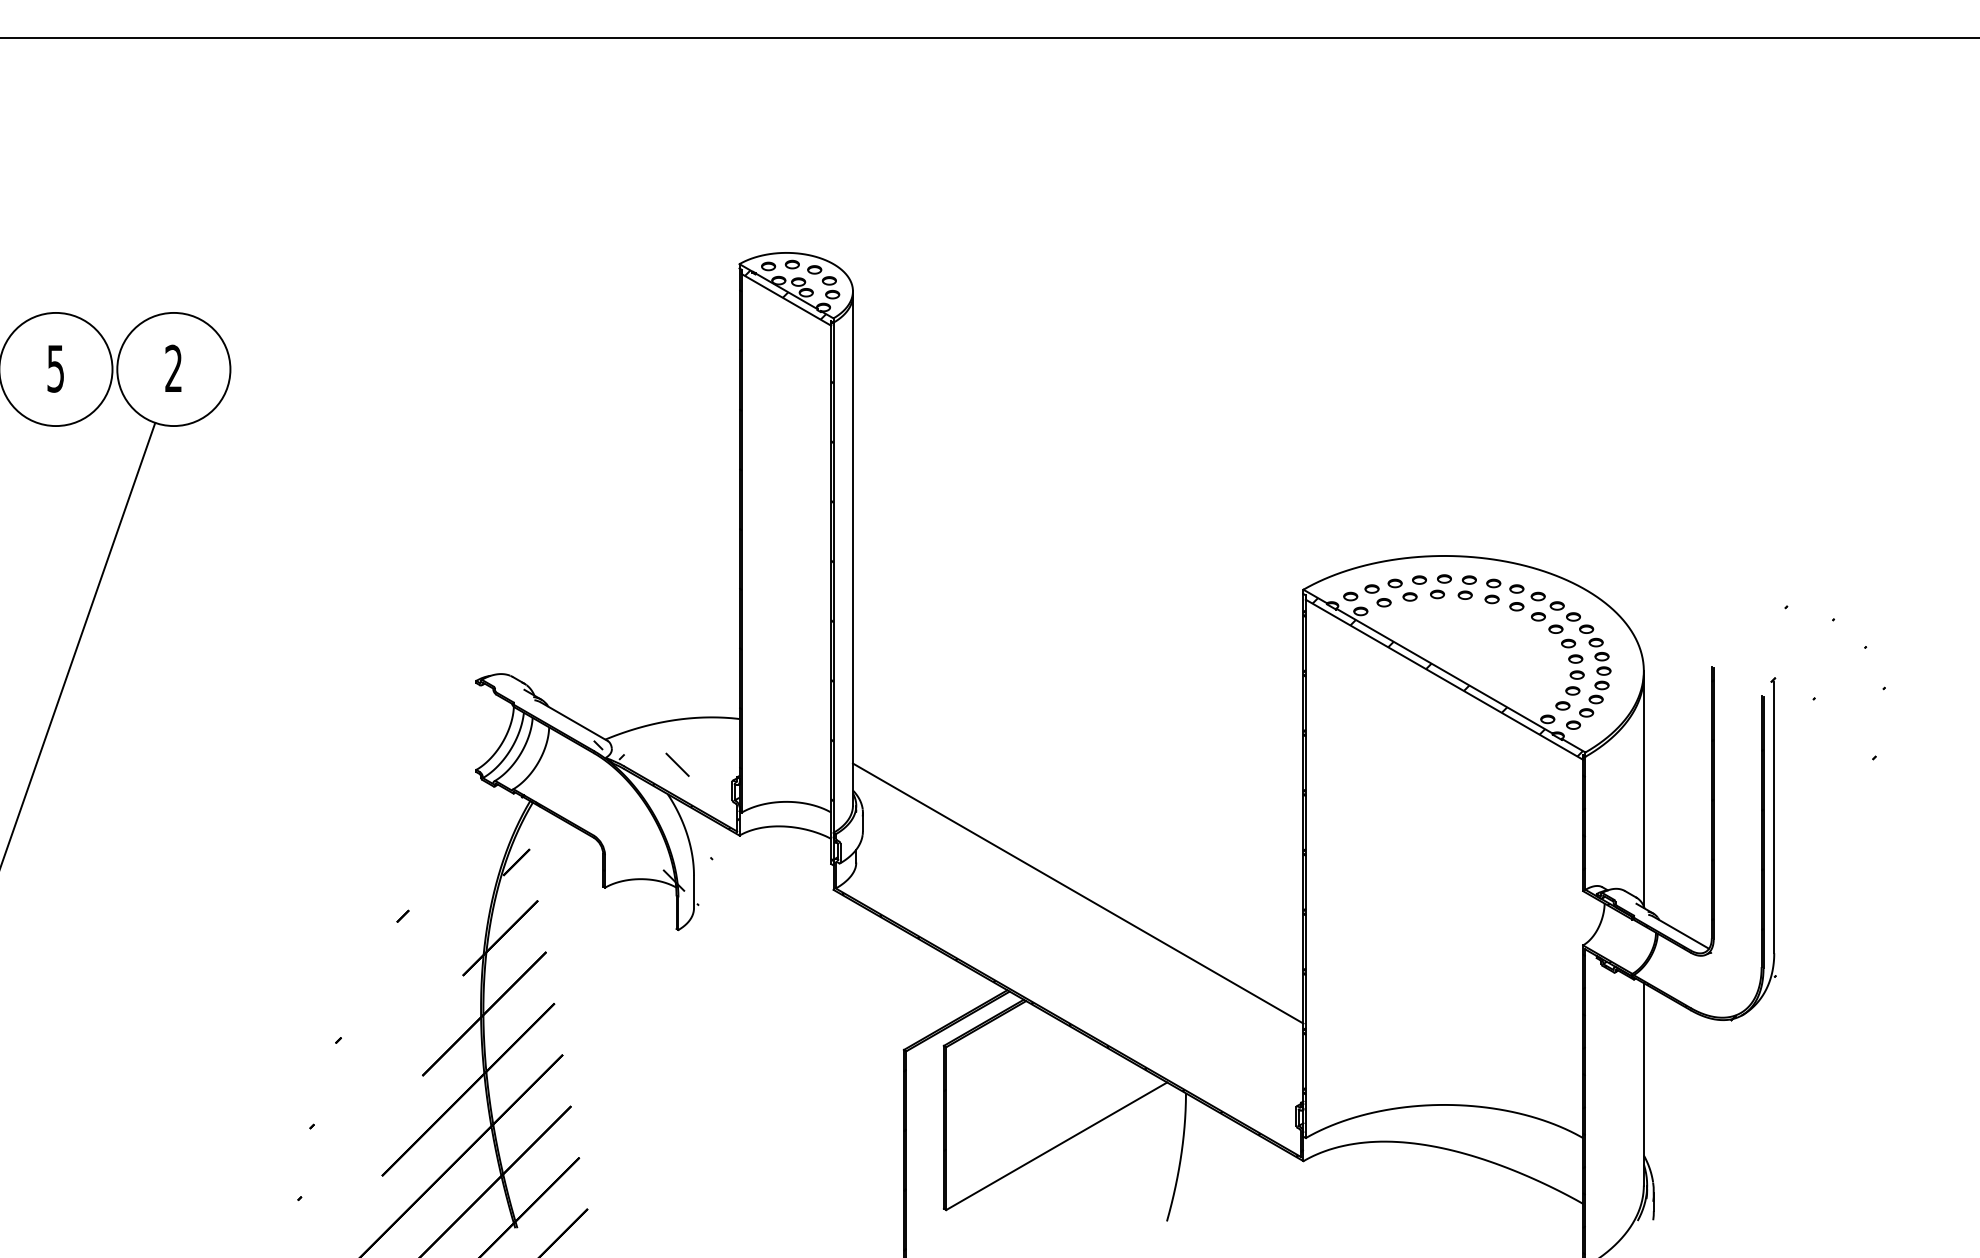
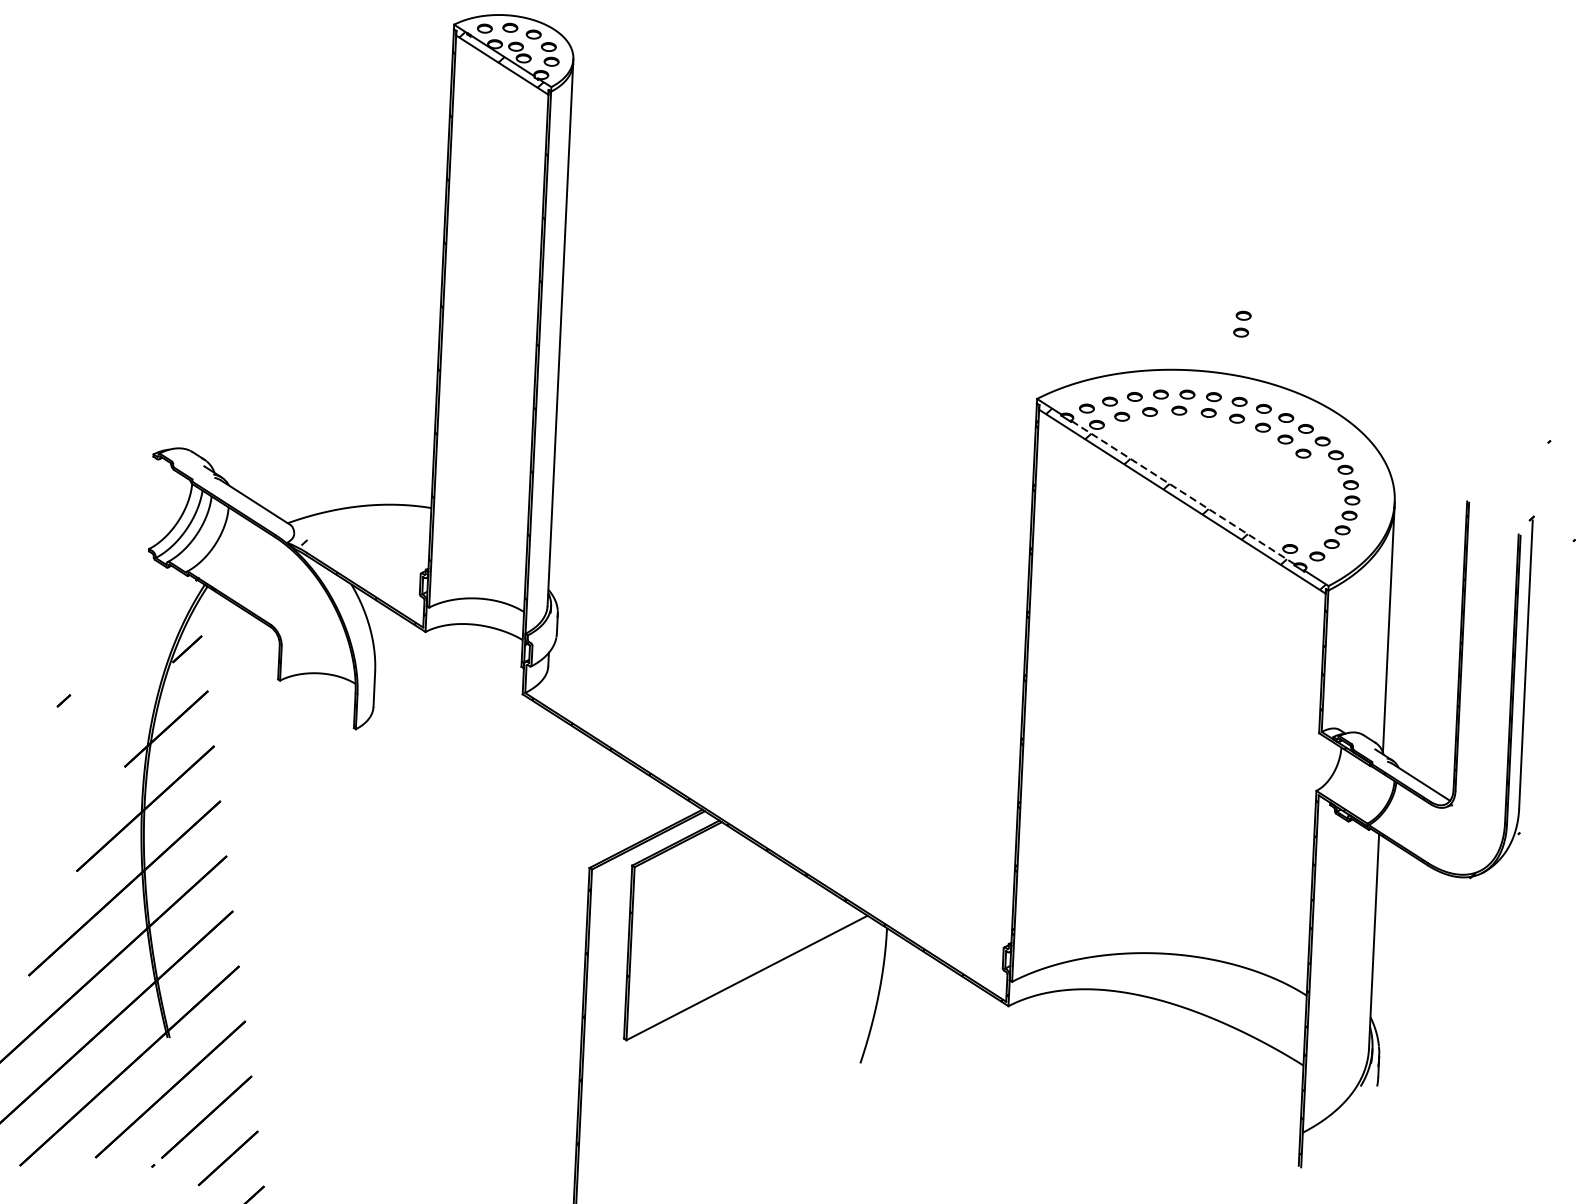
part: (1492, 510) -> (1241, 324), added
line: (1444, 671) -> (1182, 492), solid -> dashed
part: (1569, 674) -> (1315, 502), removed
hatch: (594, 793) -> (273, 579), removed
line: (1077, 893) -> (781, 710), removed

